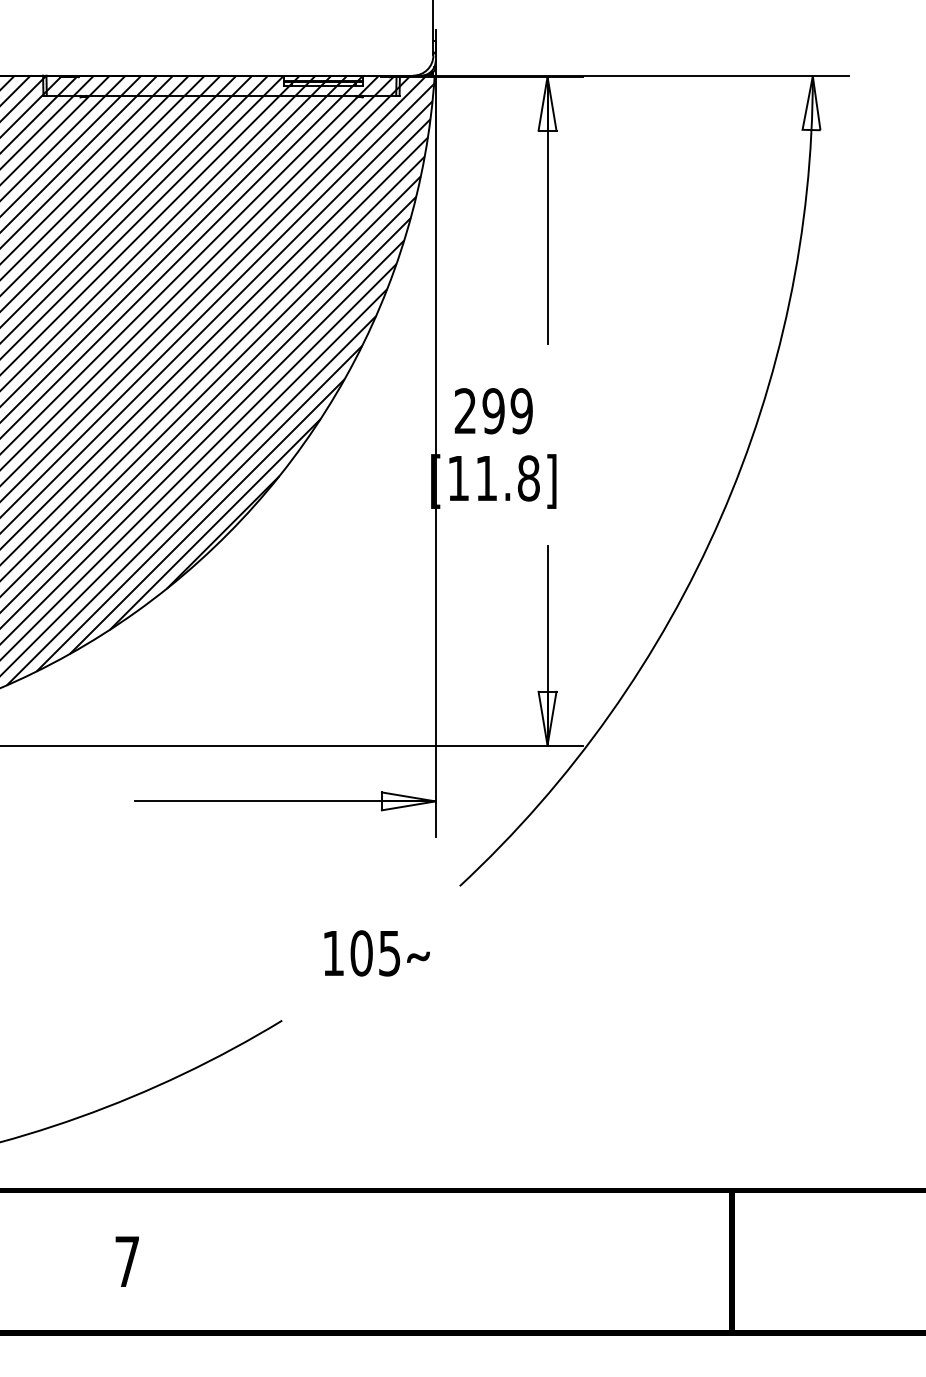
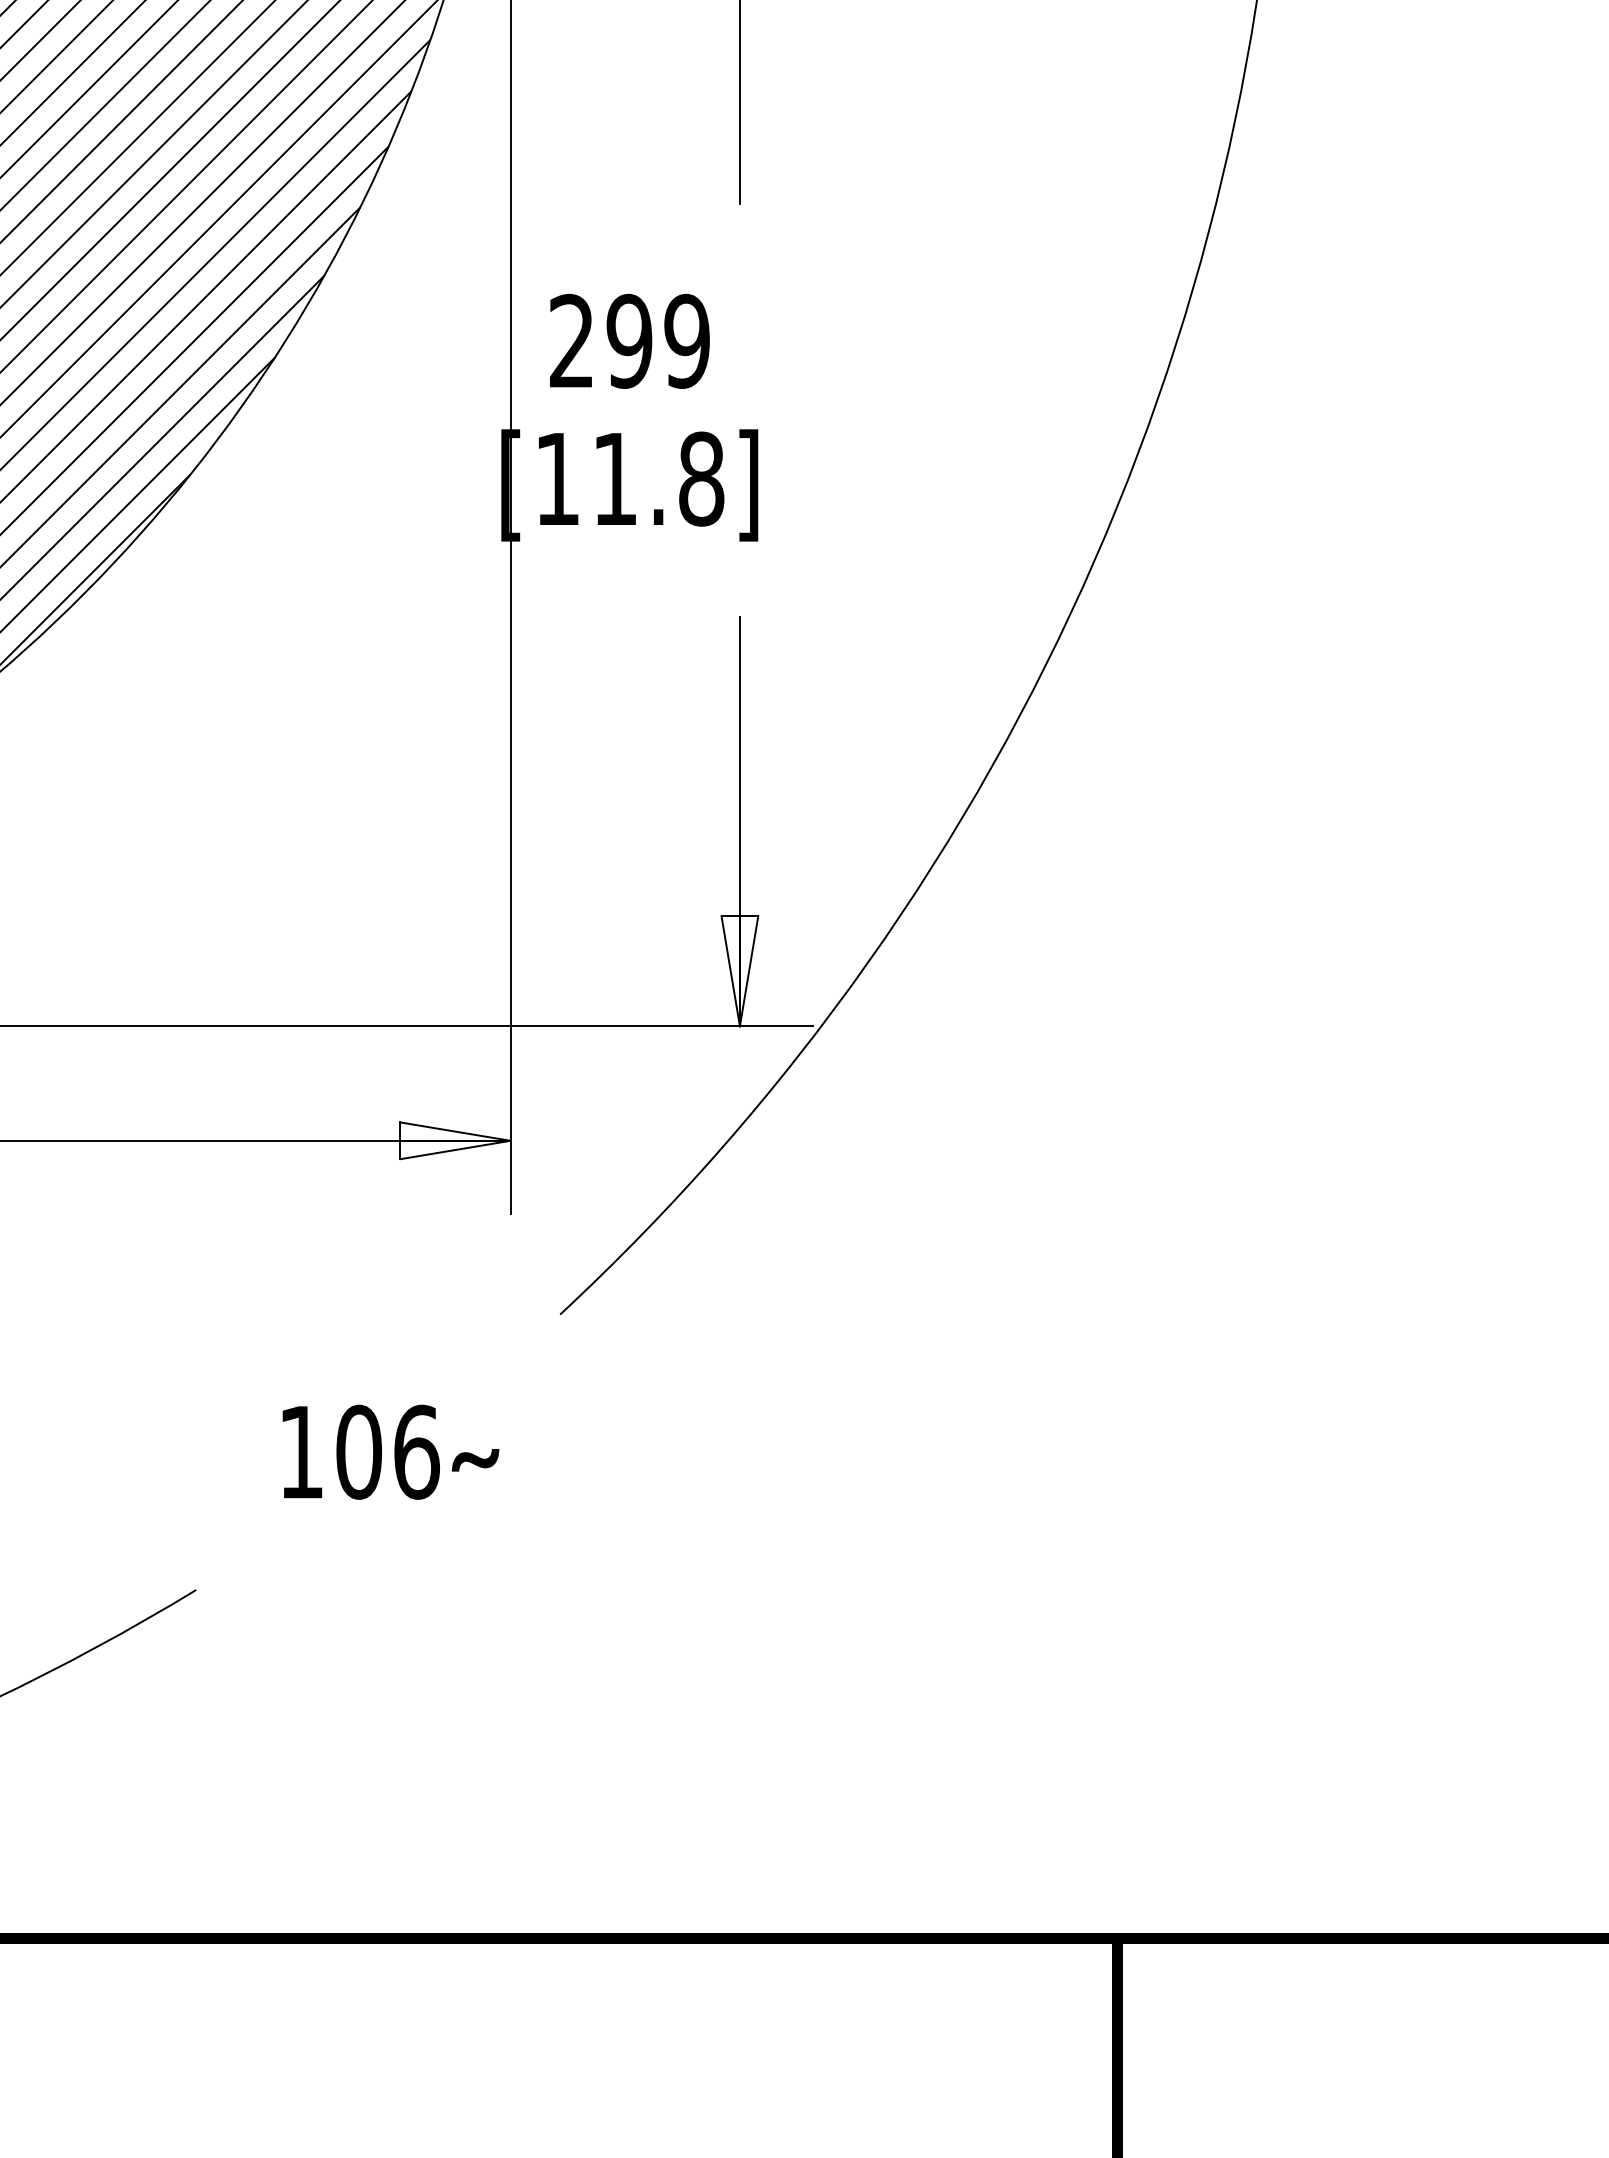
text: (390, 953) -> (418, 1452), 105 -> 106

